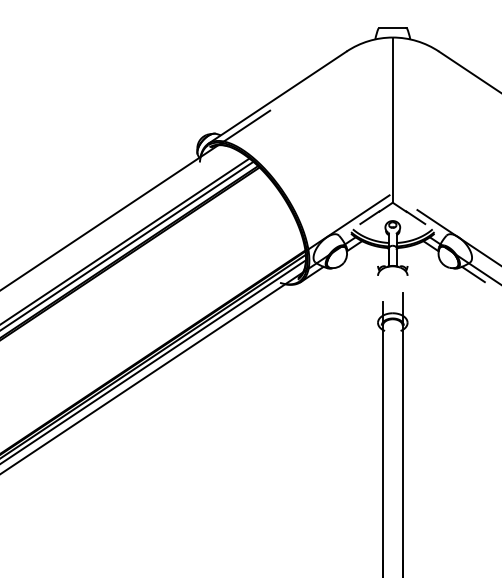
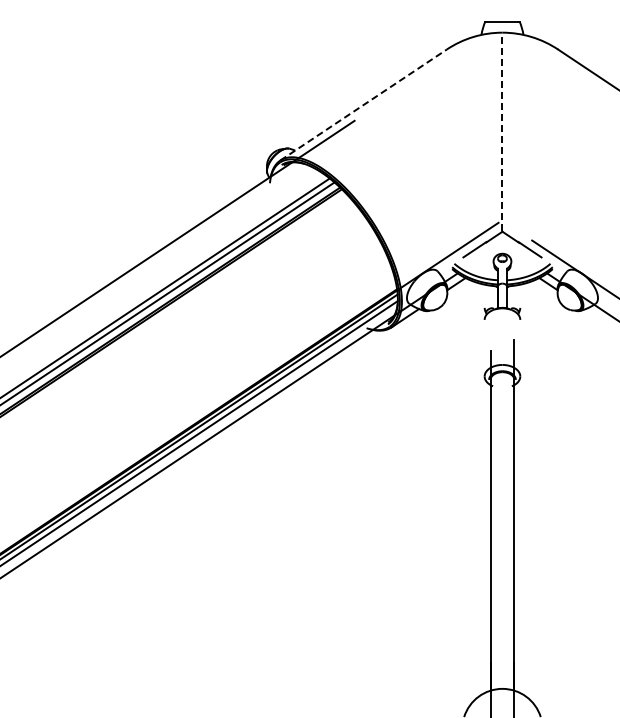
line: (278, 97) -> (364, 104), solid -> dashed
line: (392, 119) -> (502, 131), solid -> dashed
line: (473, 274) -> (599, 318), removed

